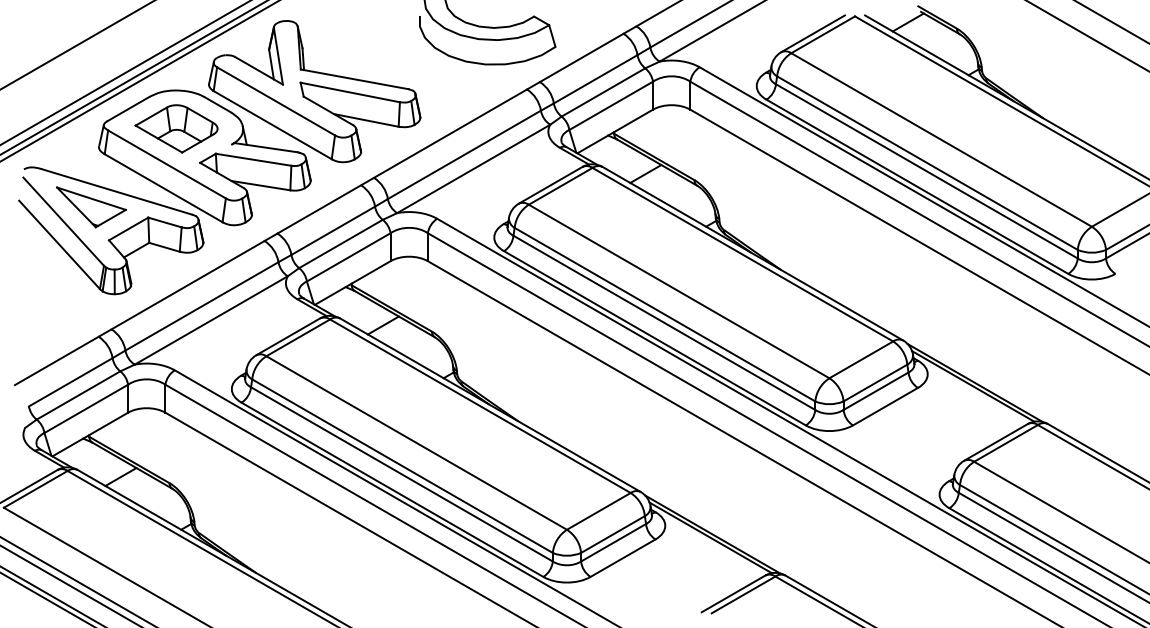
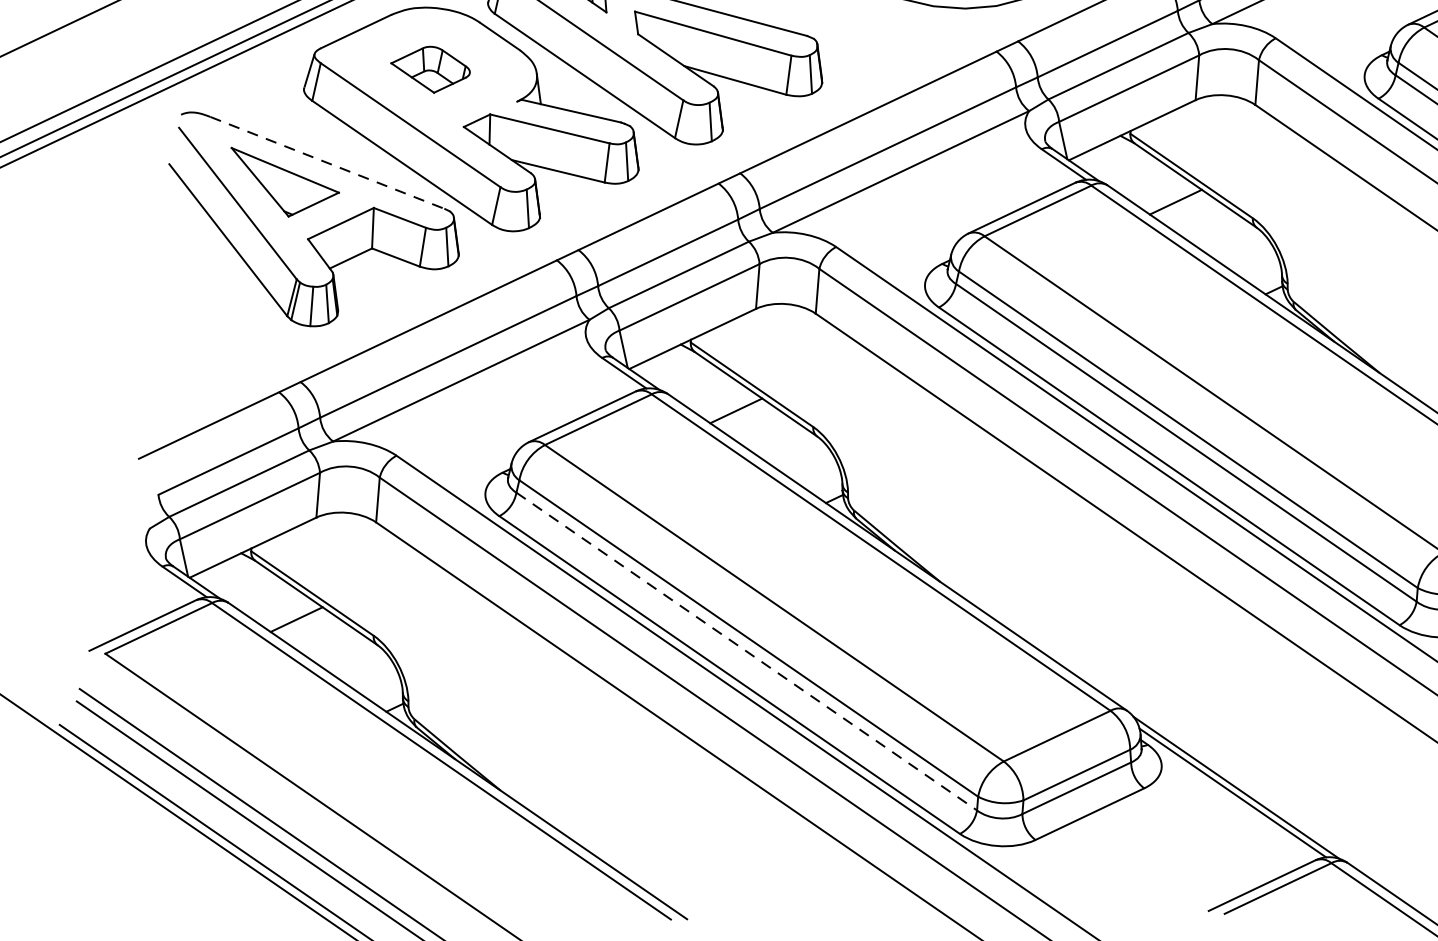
part: (176, 128) -> (430, 68), size x0.6
line: (117, 192) -> (327, 163), solid -> dashed
line: (402, 474) -> (747, 651), solid -> dashed

